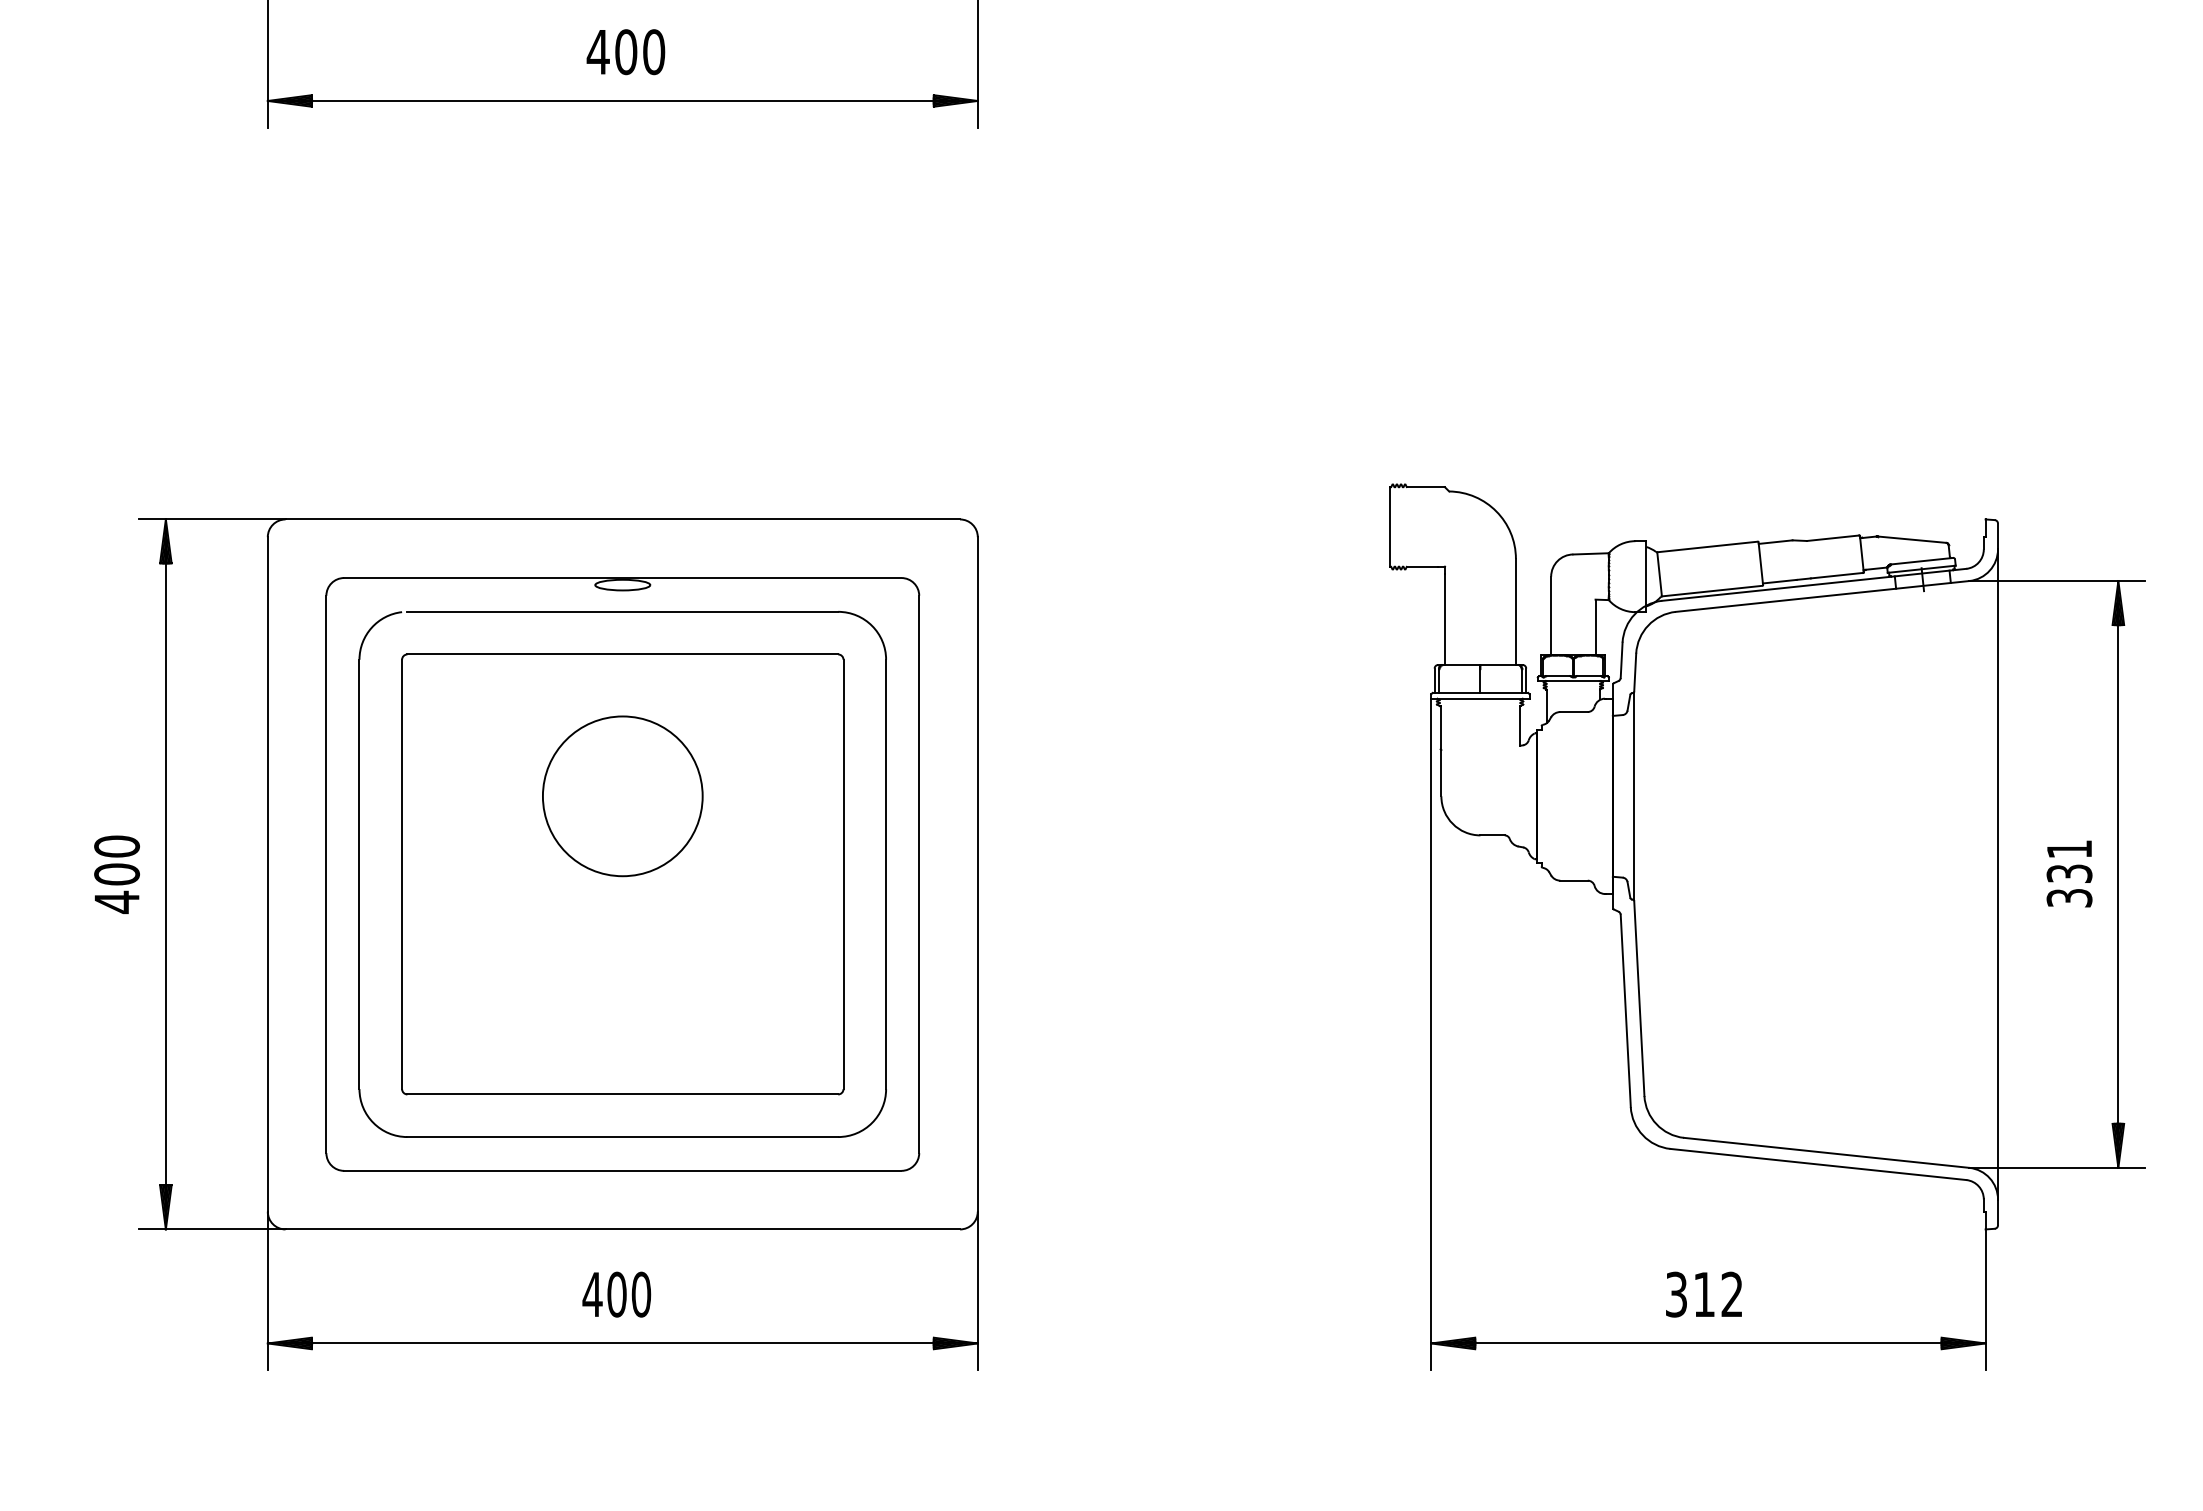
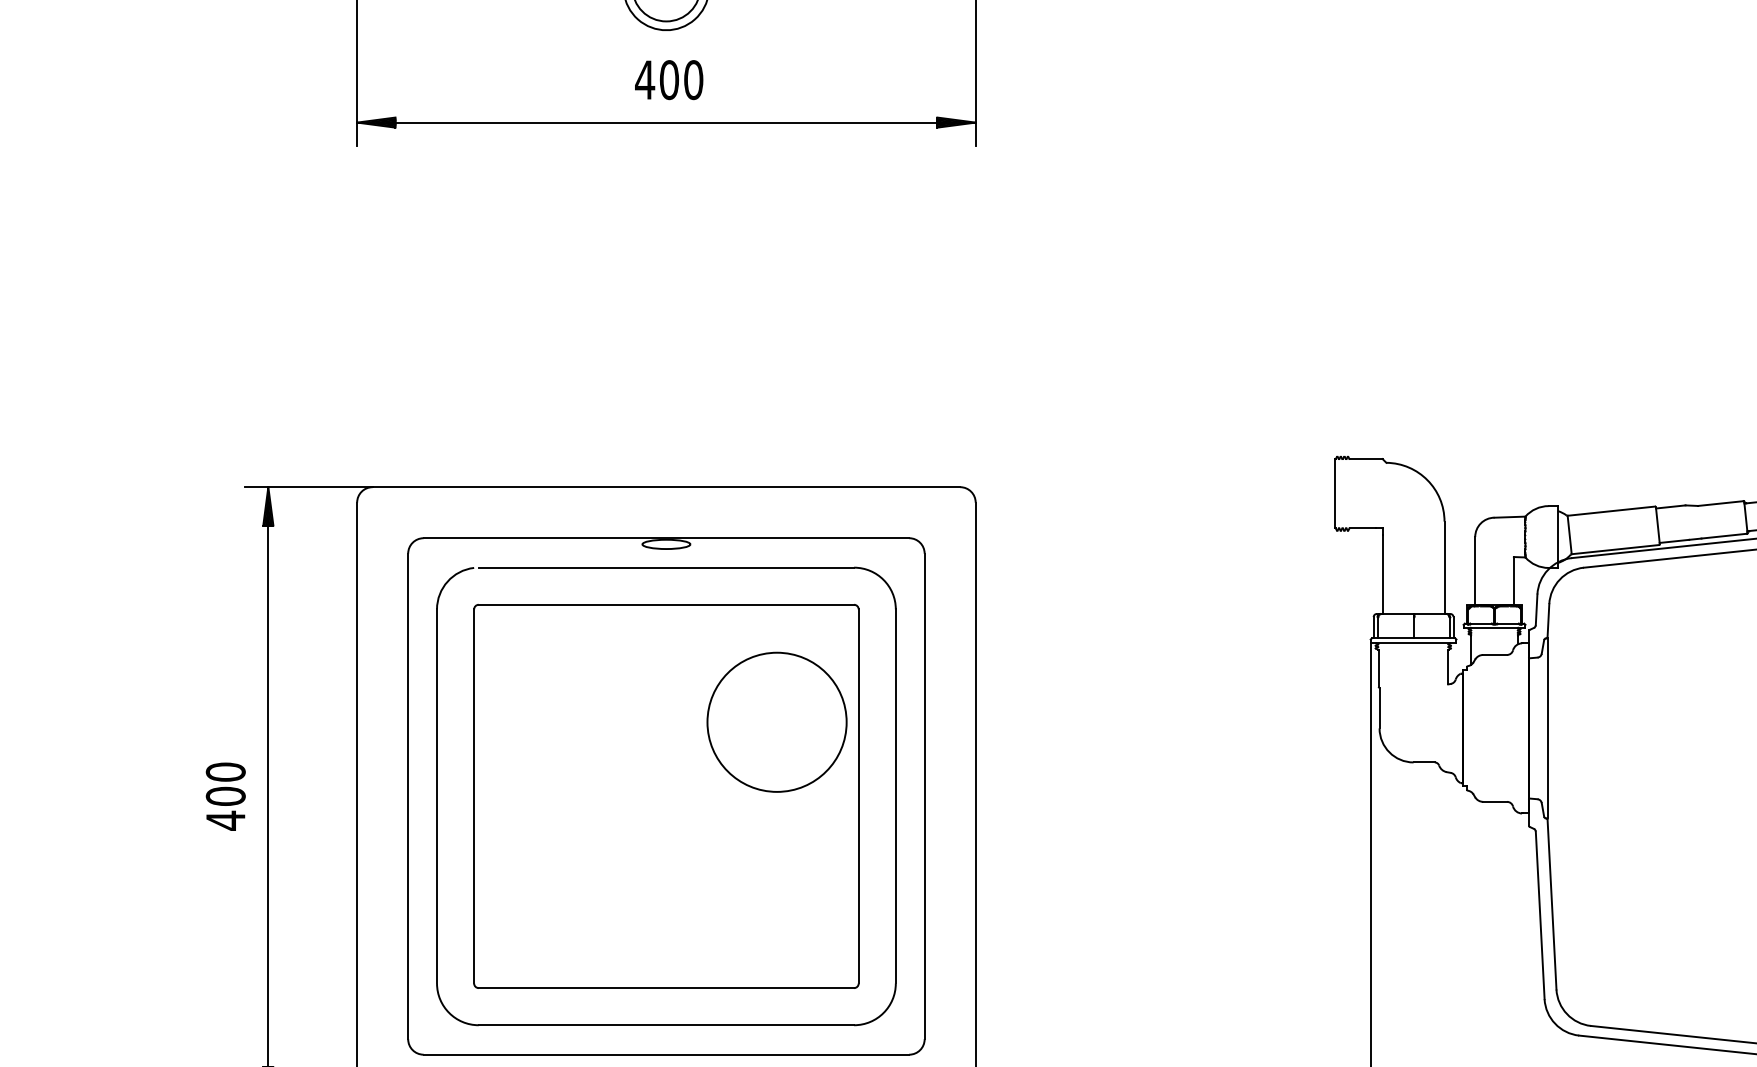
circle: (622, 796) -> (776, 722), moved

